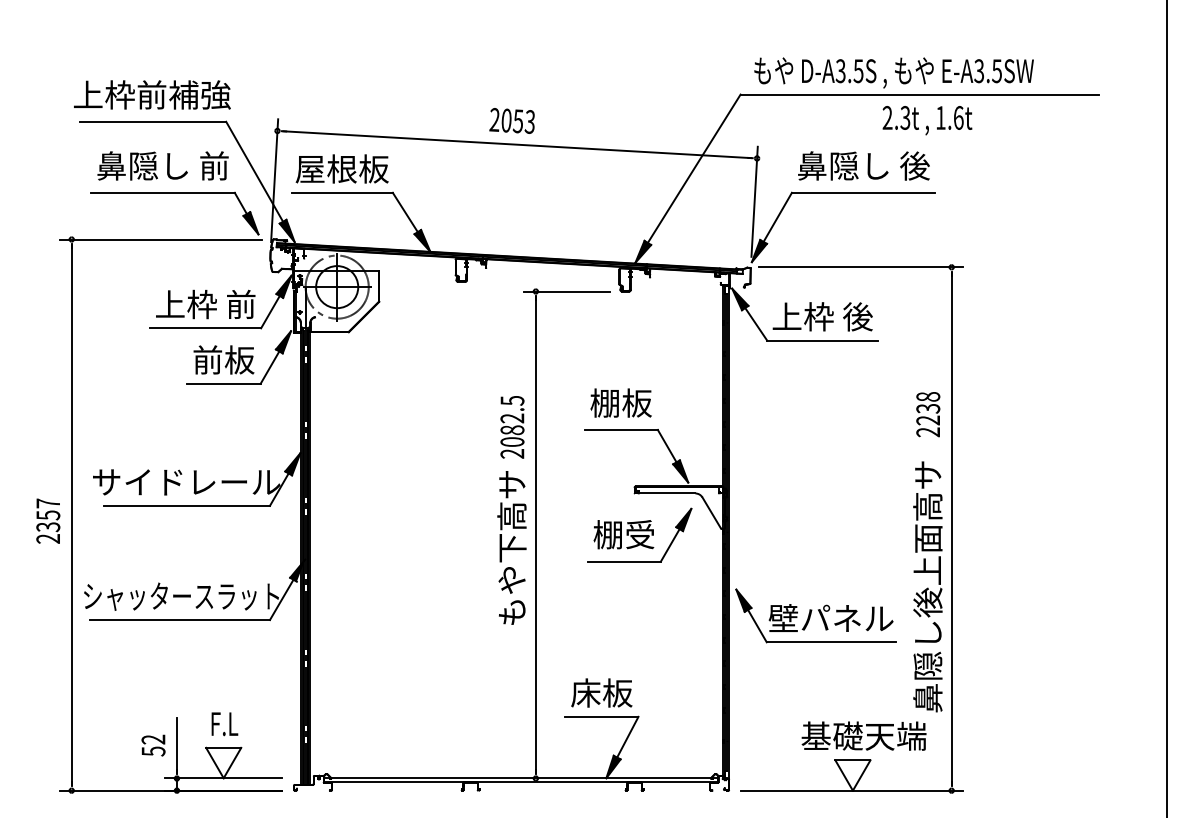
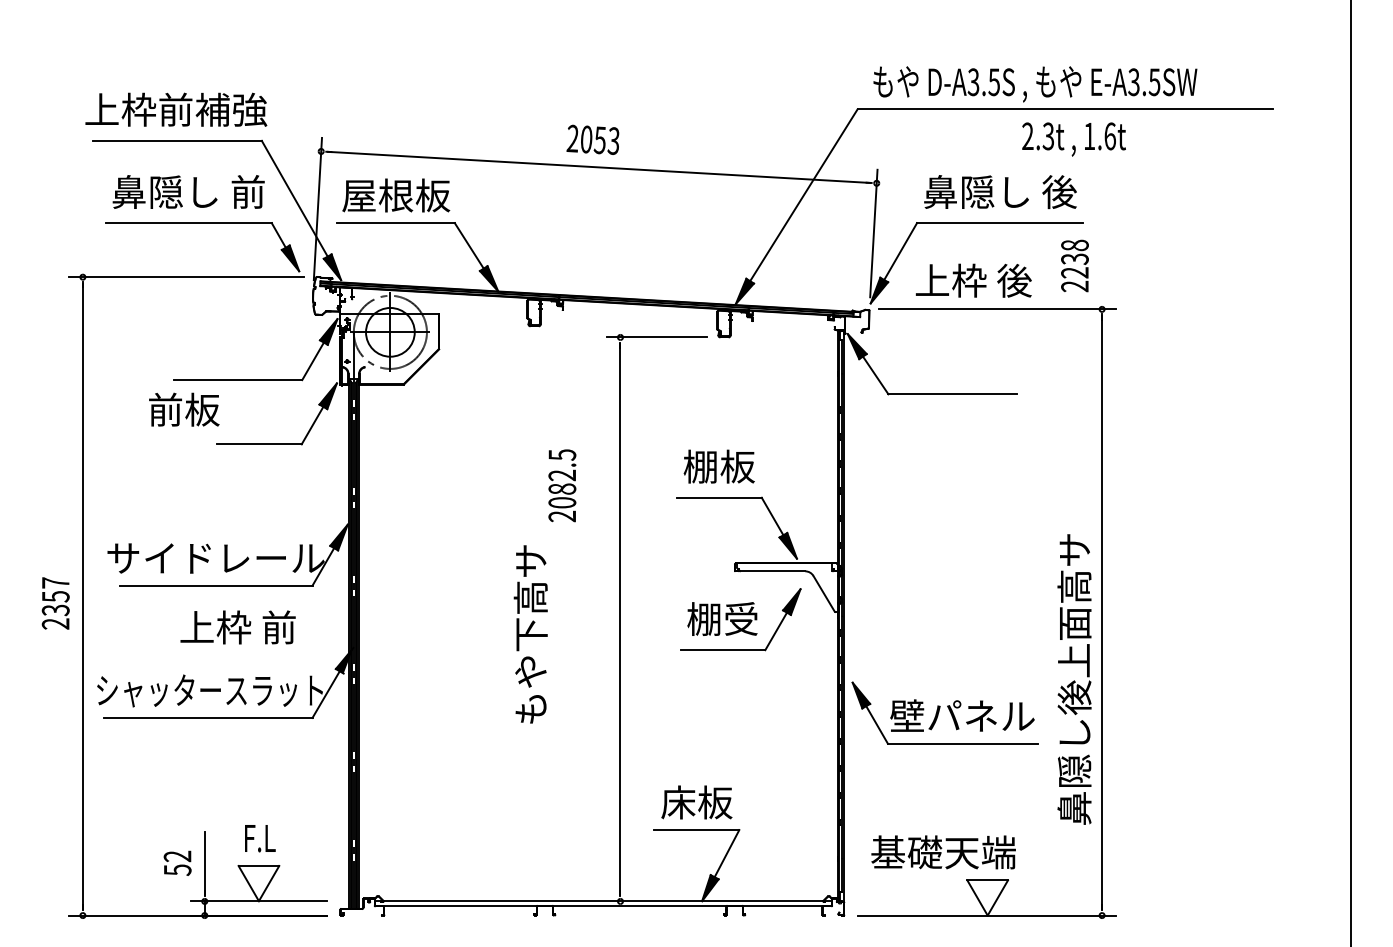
text: (205, 304) -> (237, 627), moved
text: (822, 316) -> (973, 280), moved
text: (224, 359) -> (184, 409), moved
text: (927, 414) -> (1074, 265), moved
text: (512, 427) -> (562, 485), moved
text: (511, 548) -> (530, 634), moved
text: (863, 736) -> (943, 852), moved

